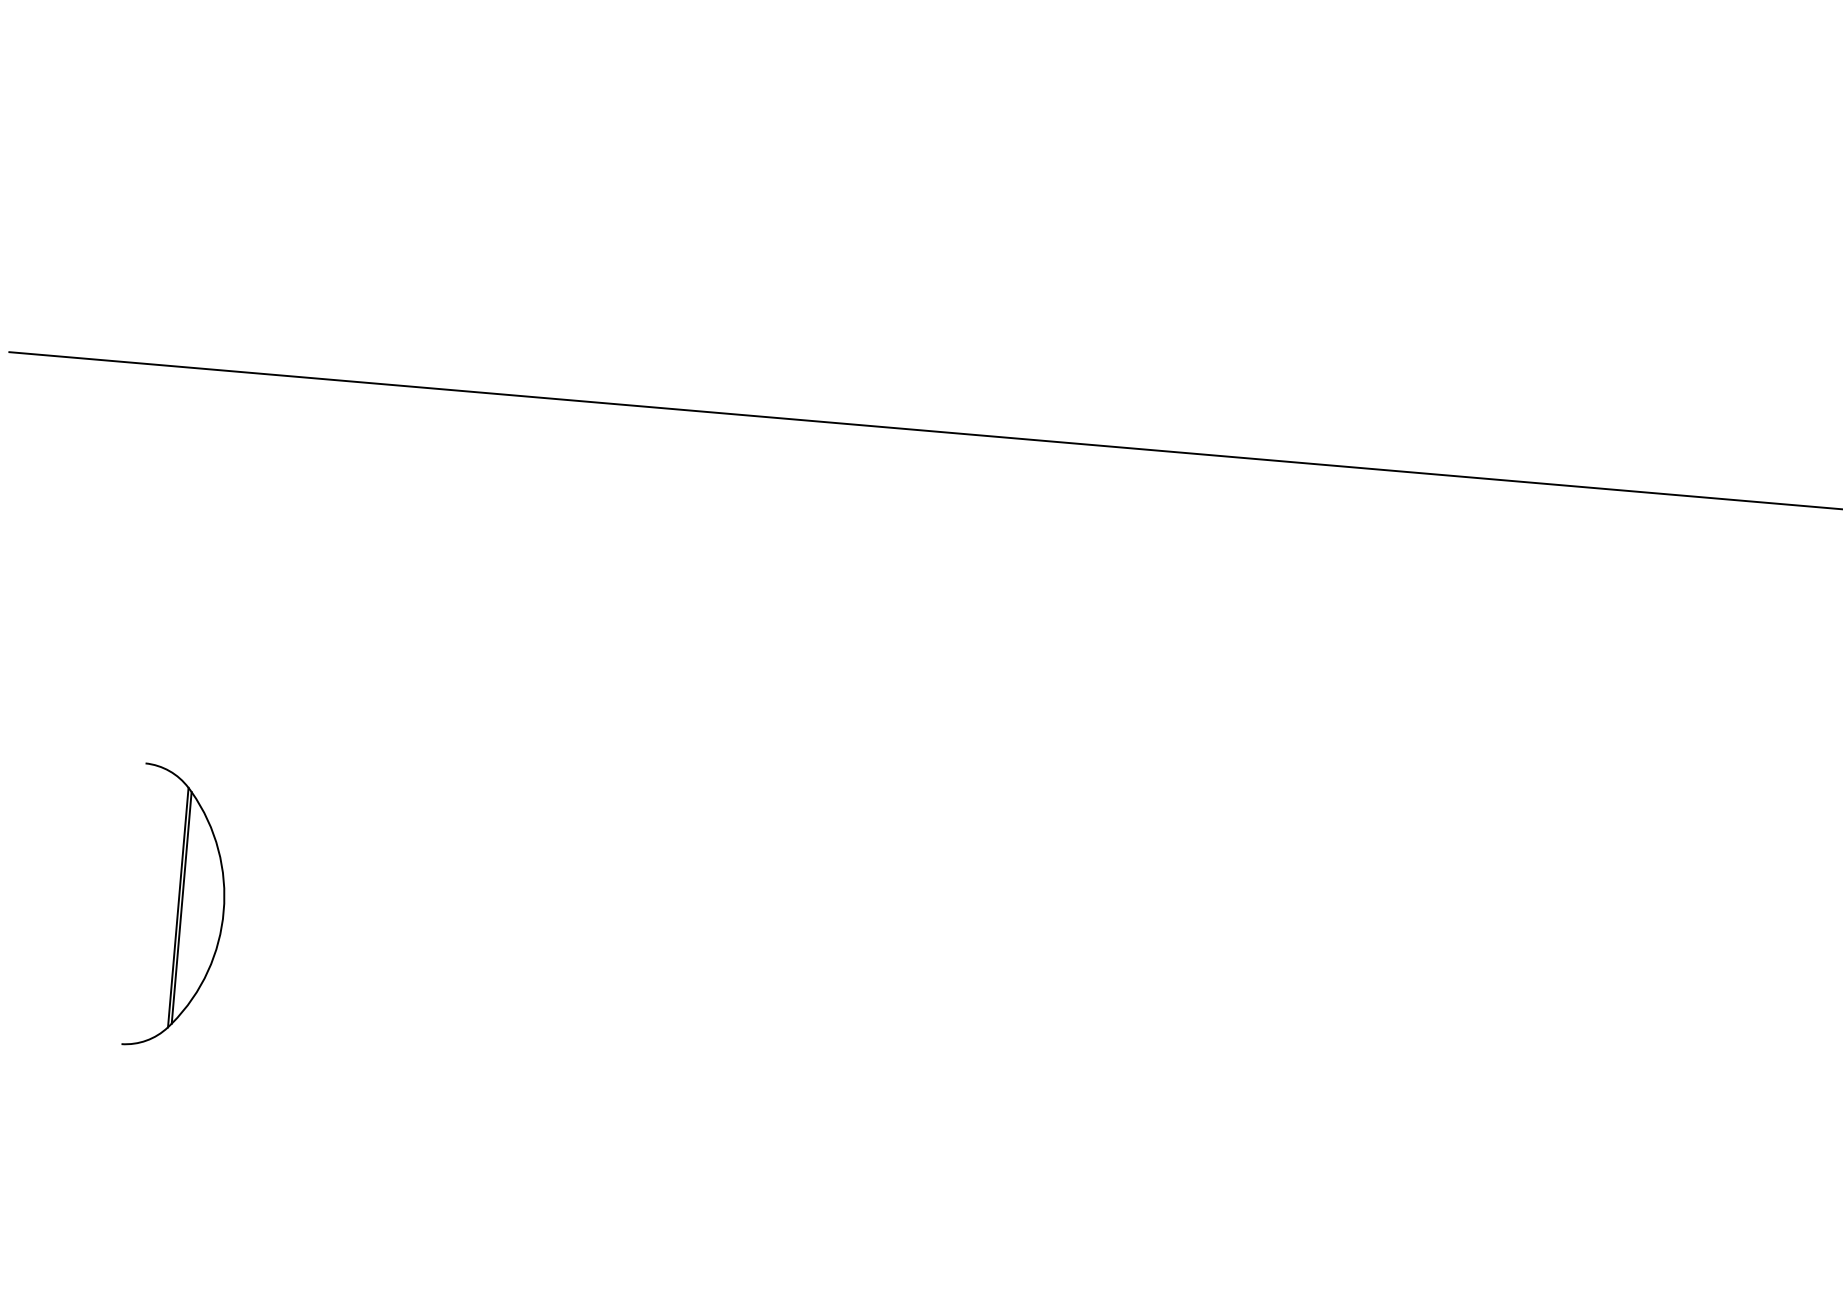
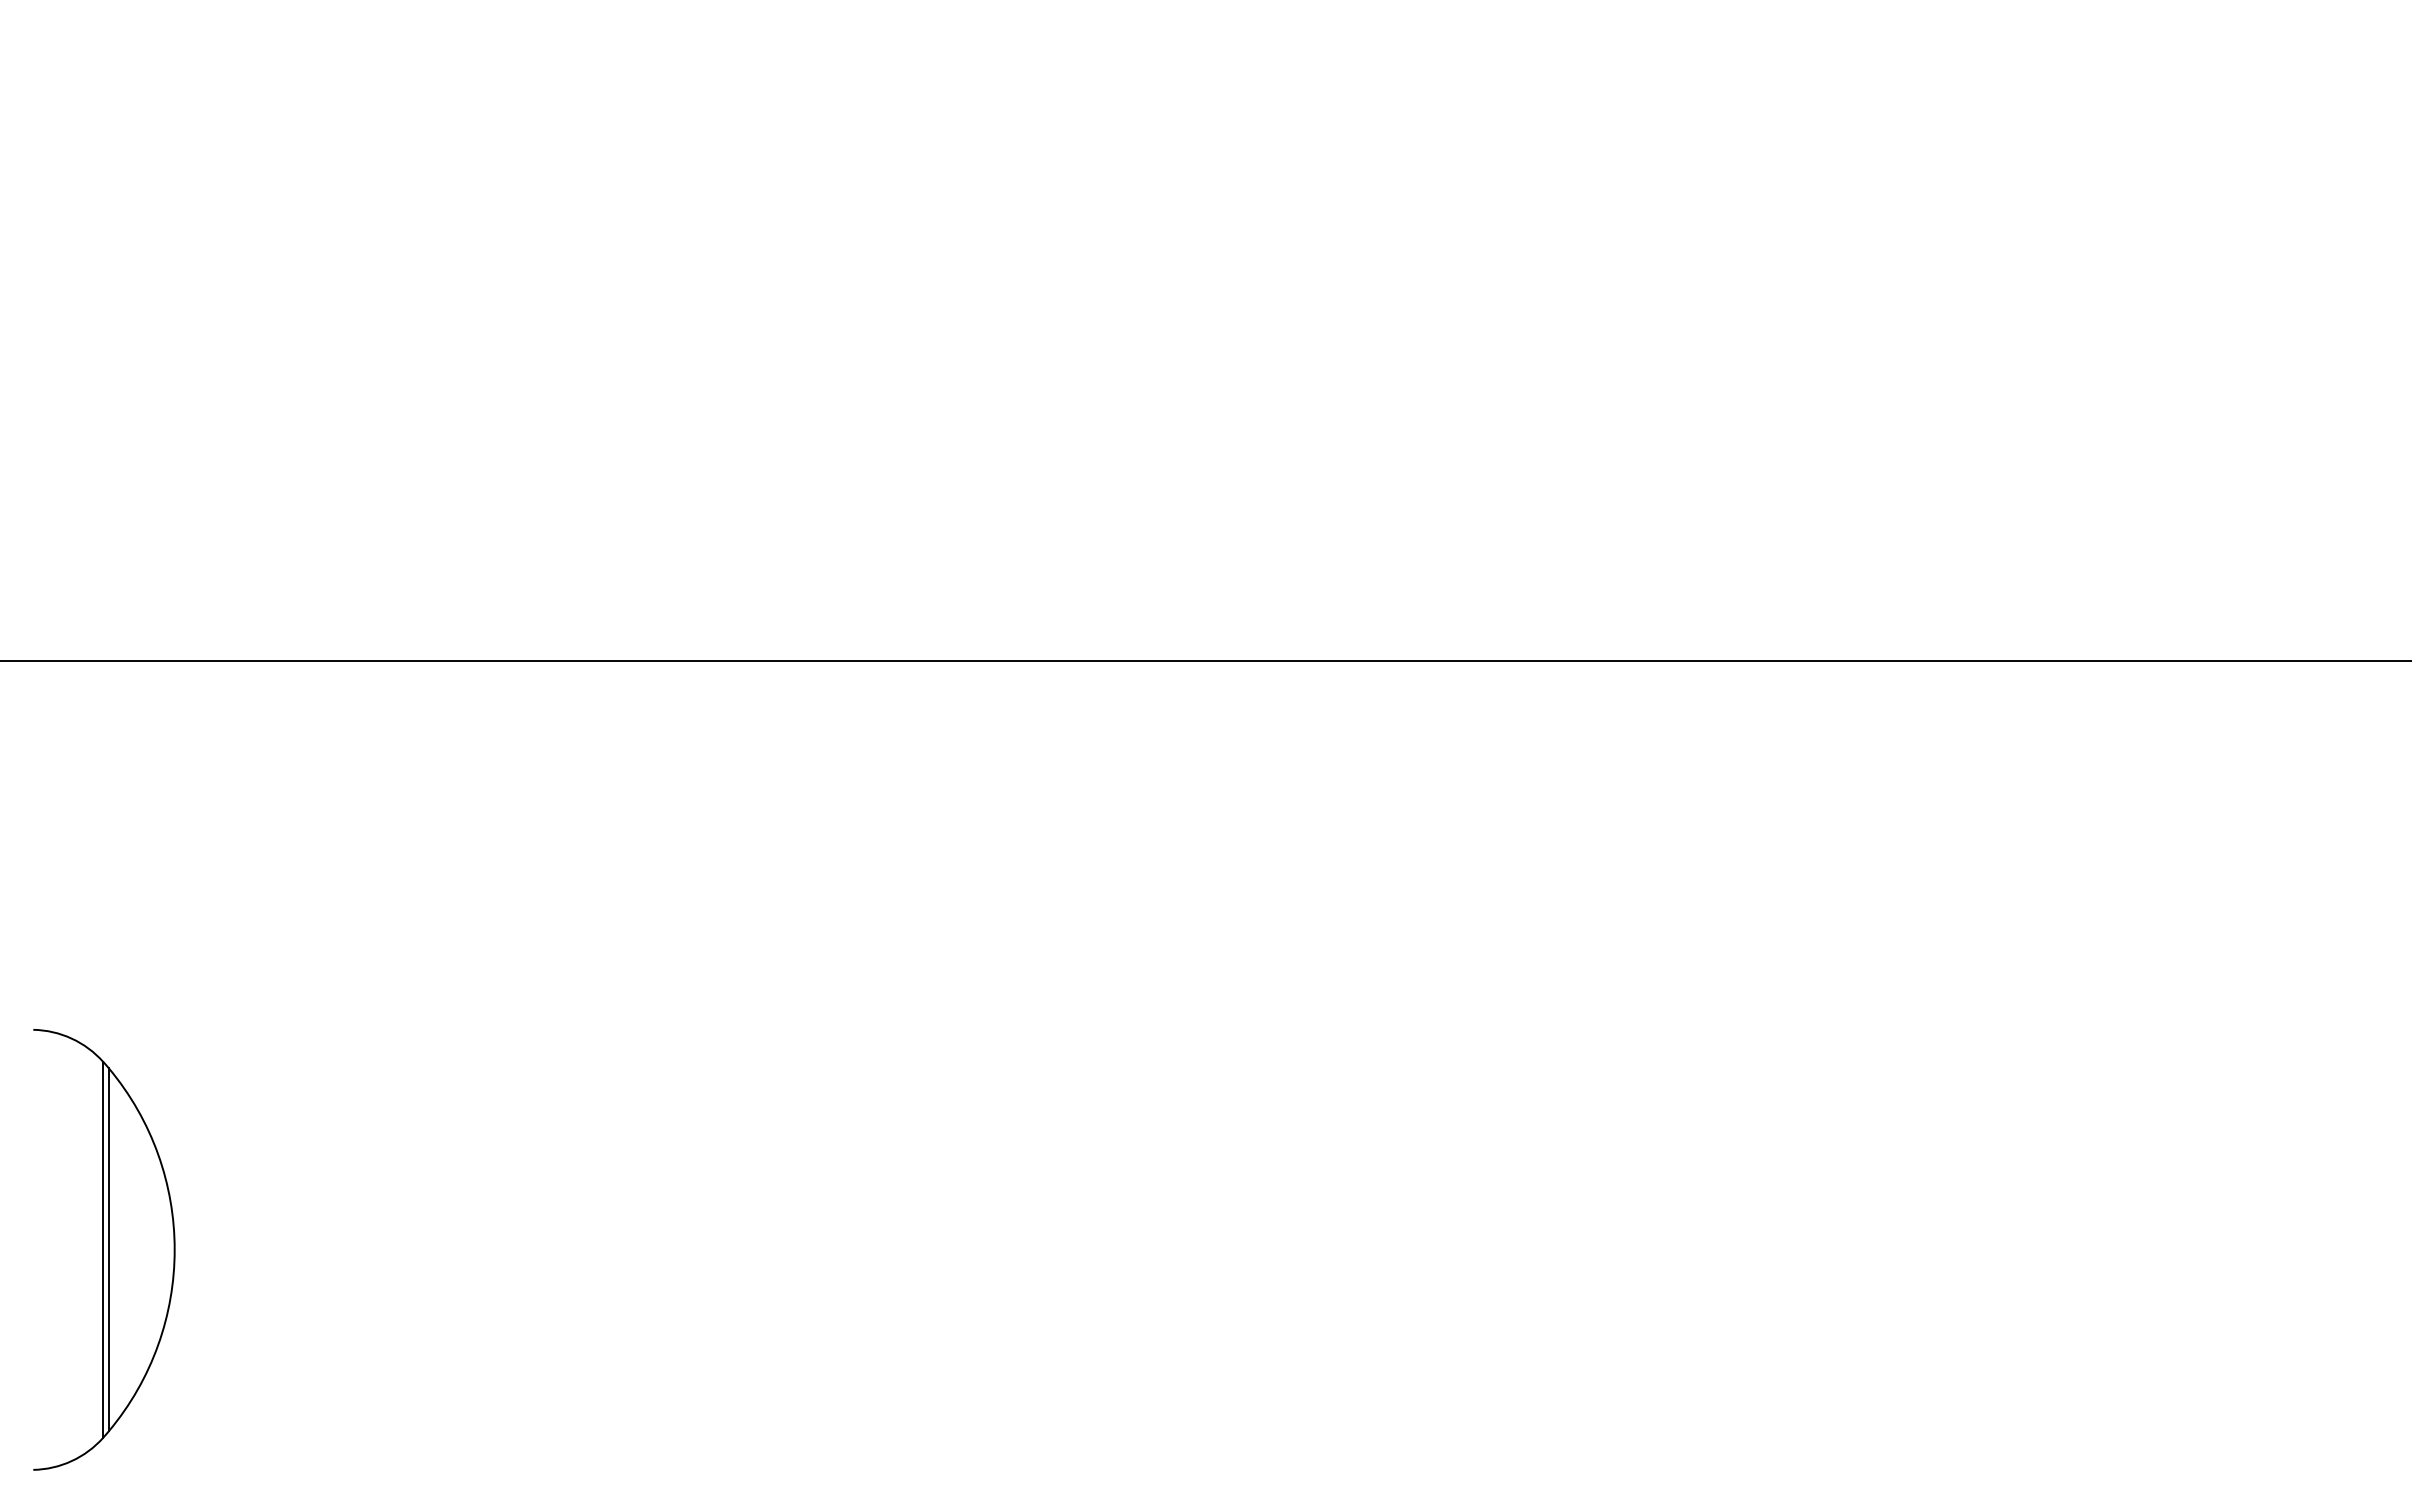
part: (178, 907) -> (104, 1249), size x1.43

